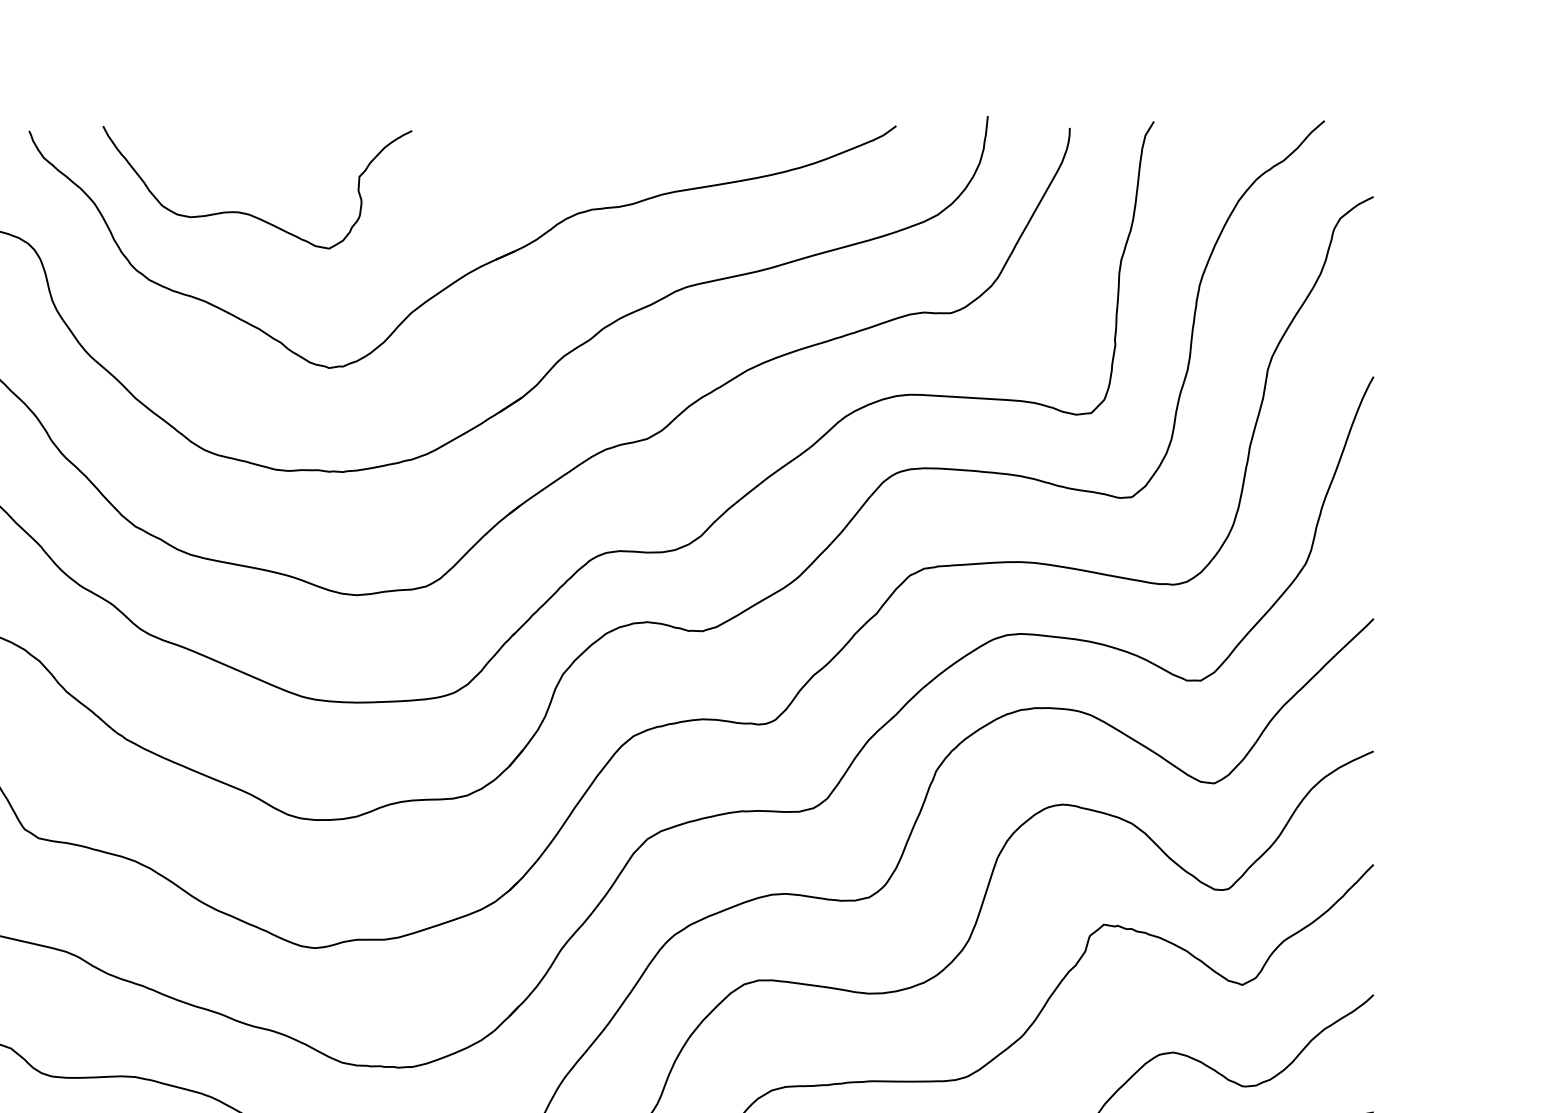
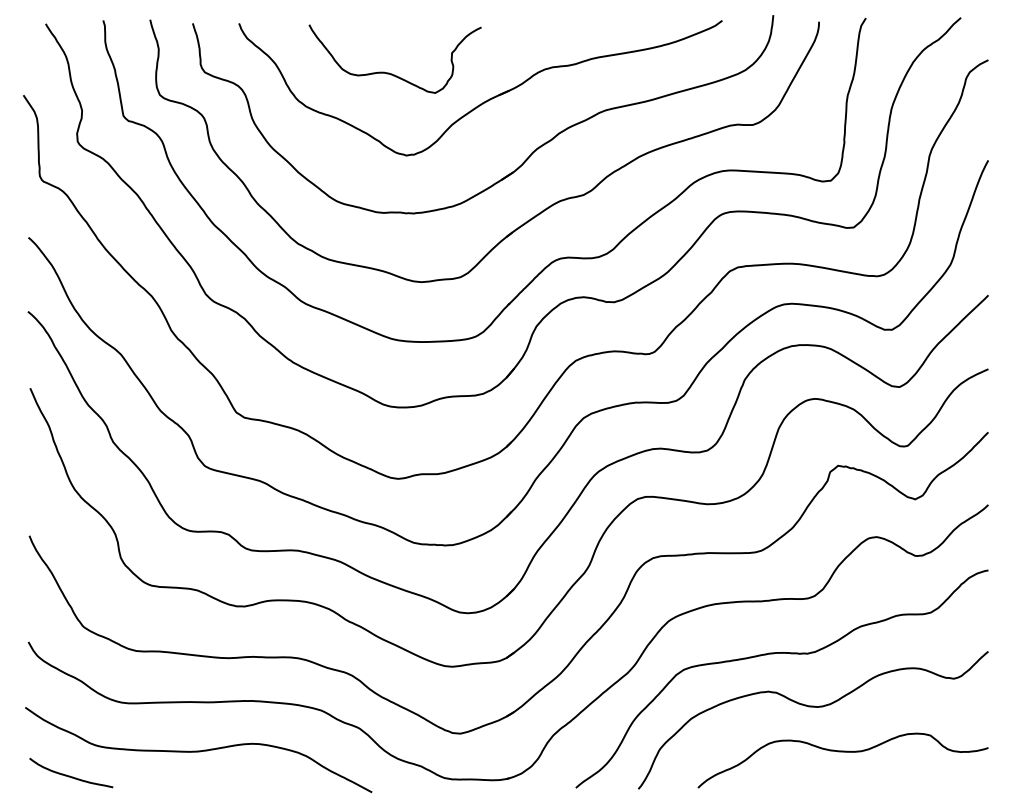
curve: (247, 211) -> (389, 72), moved

